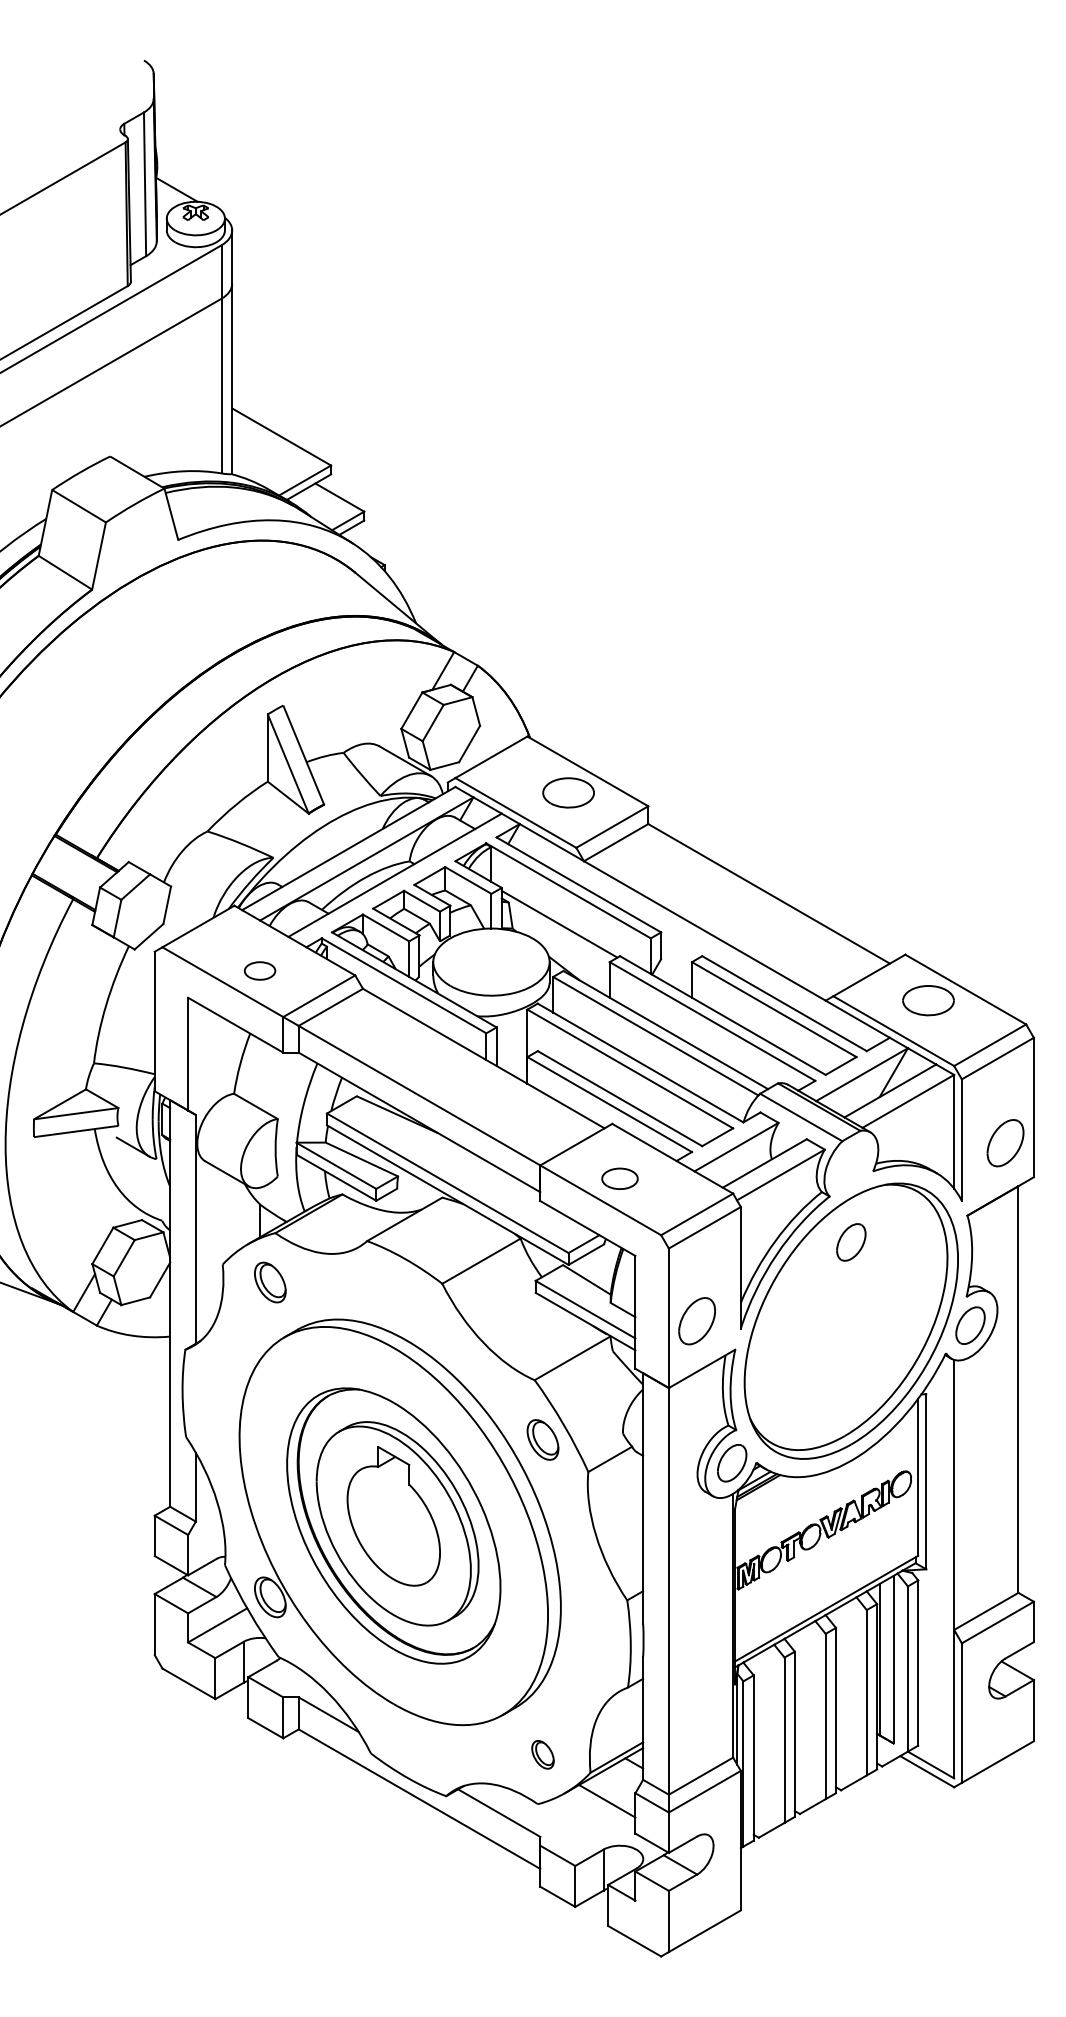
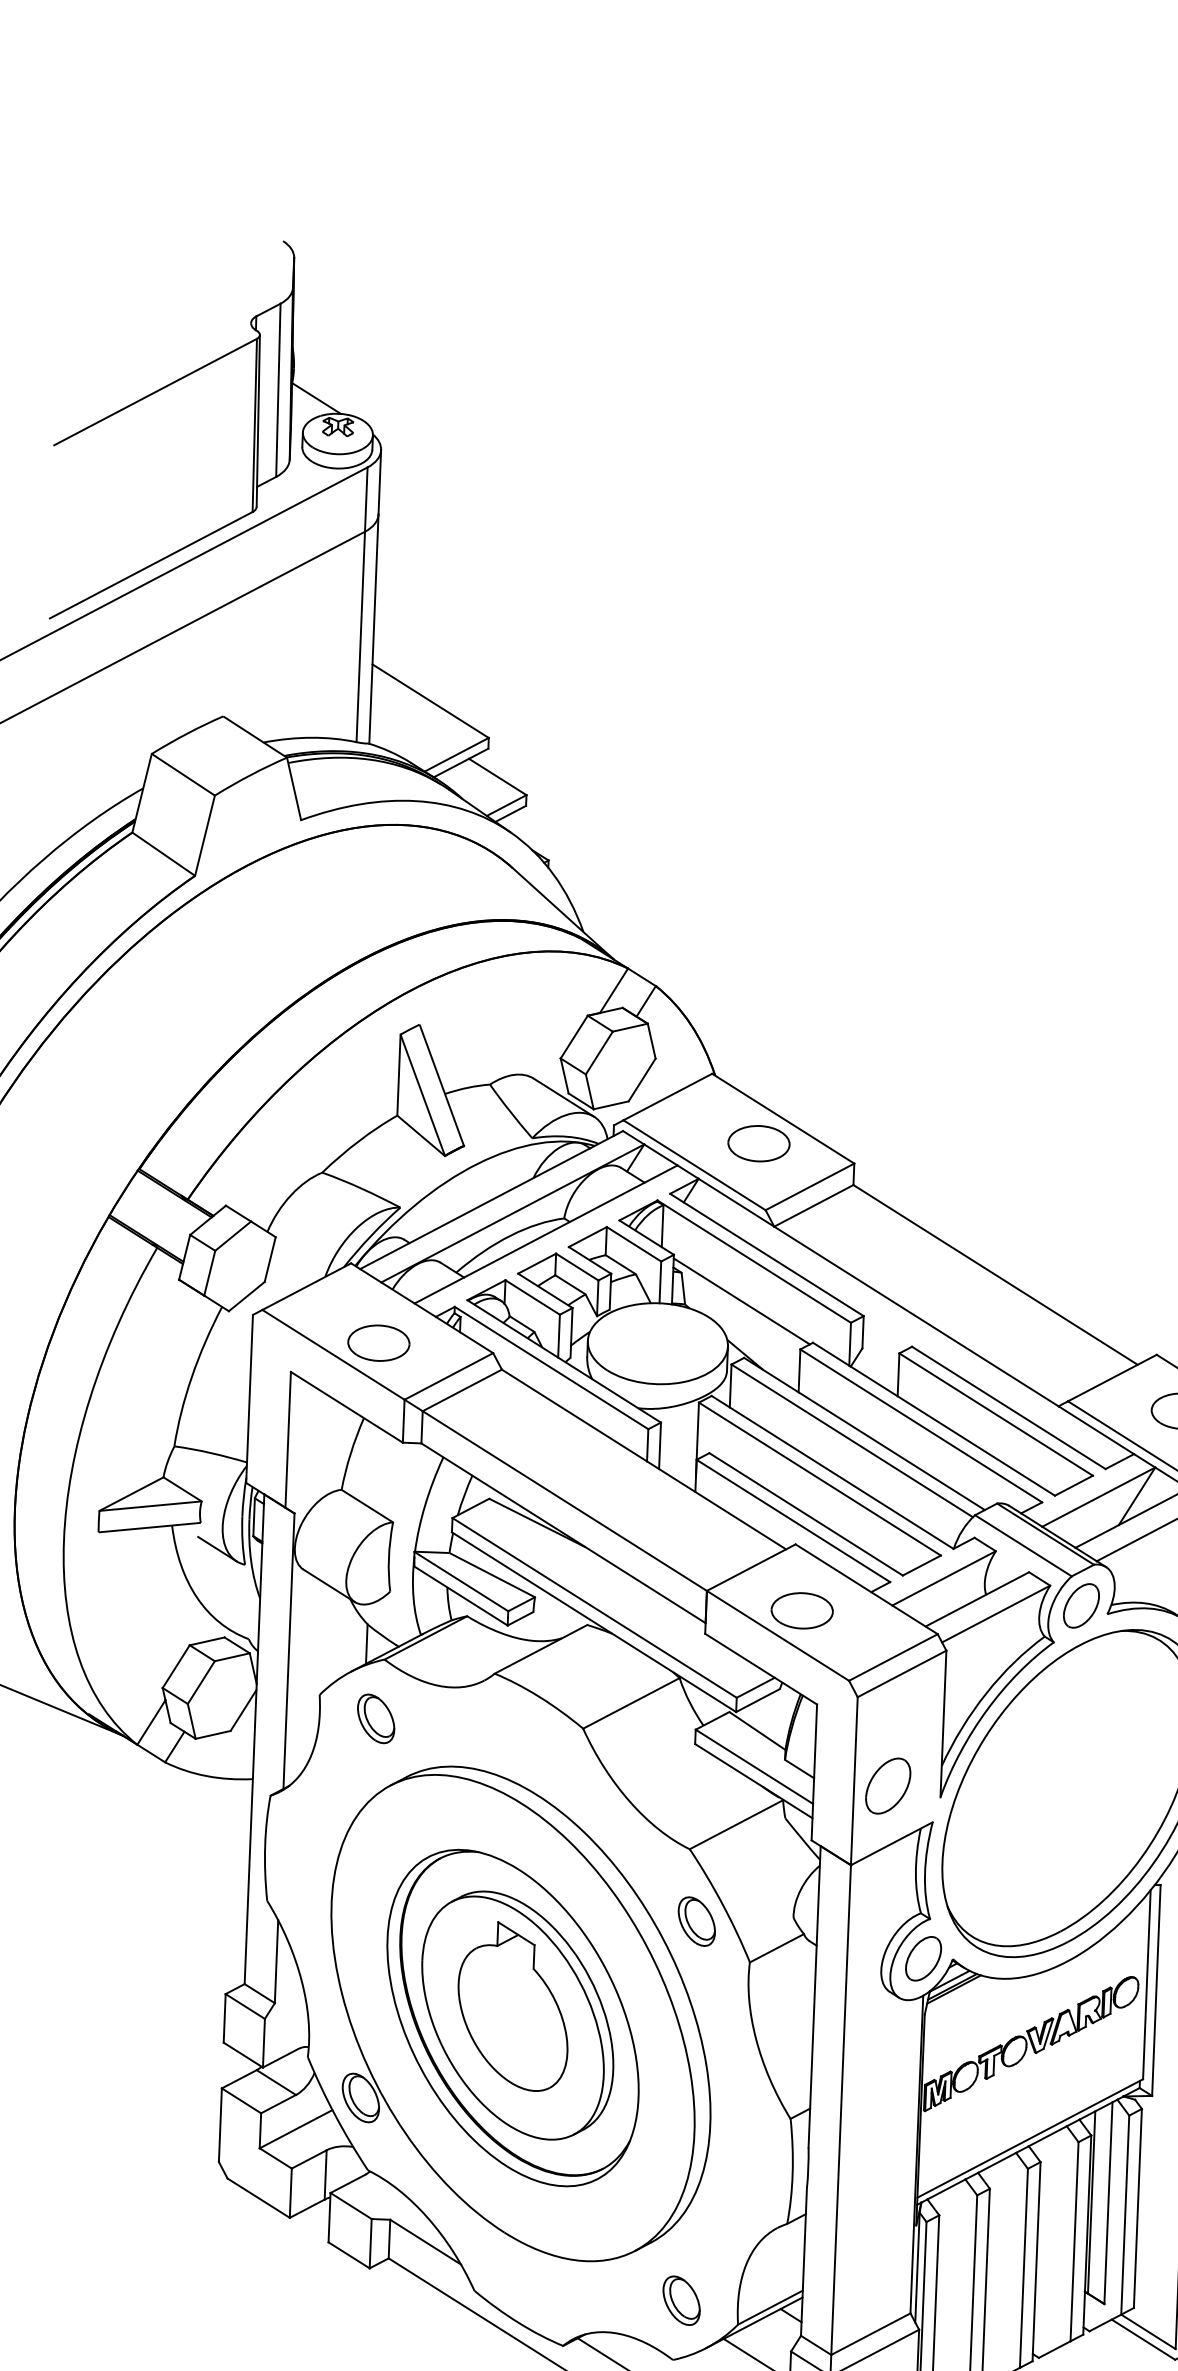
part: (259, 970) -> (378, 1342), size x1.67
part: (619, 1178) -> (801, 1610), size x1.43
part: (851, 1242) -> (1081, 1606), moved
part: (542, 1754) -> (681, 2300), size x1.43

